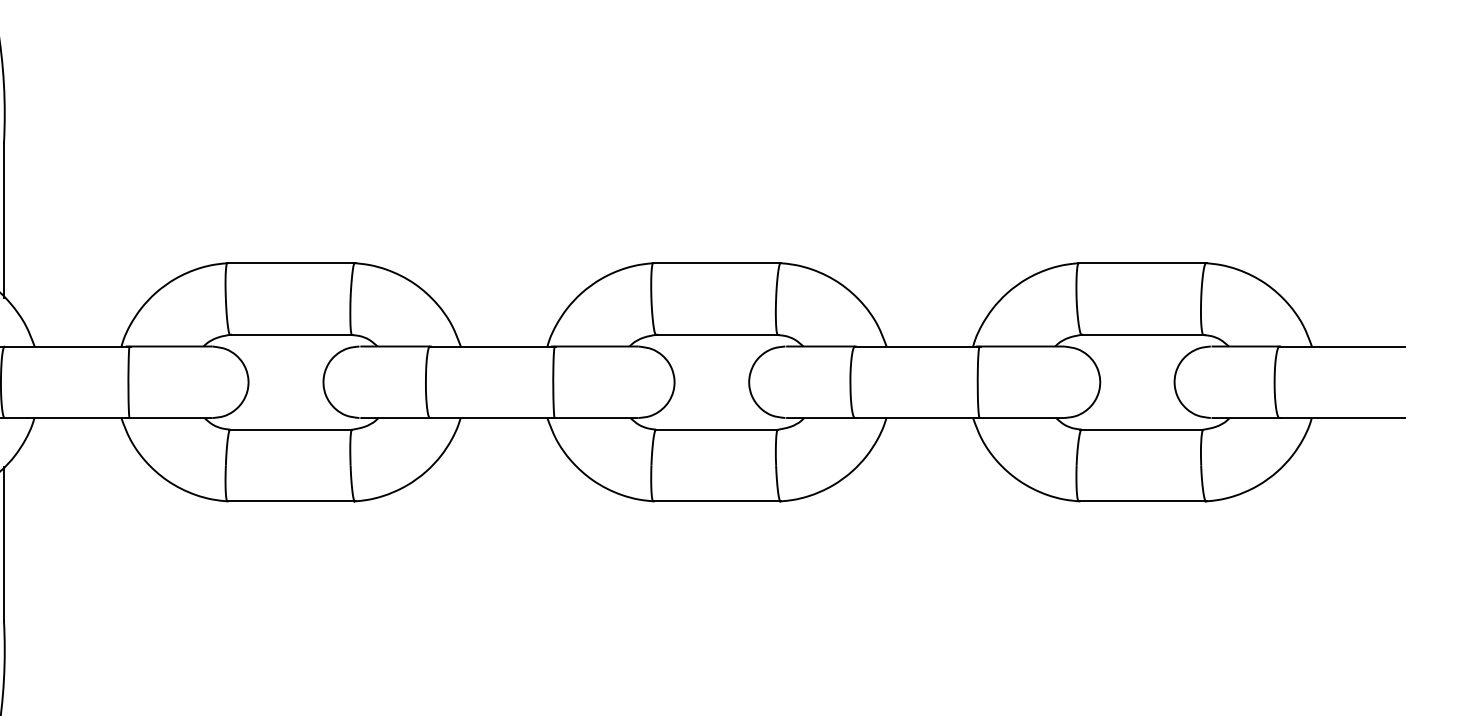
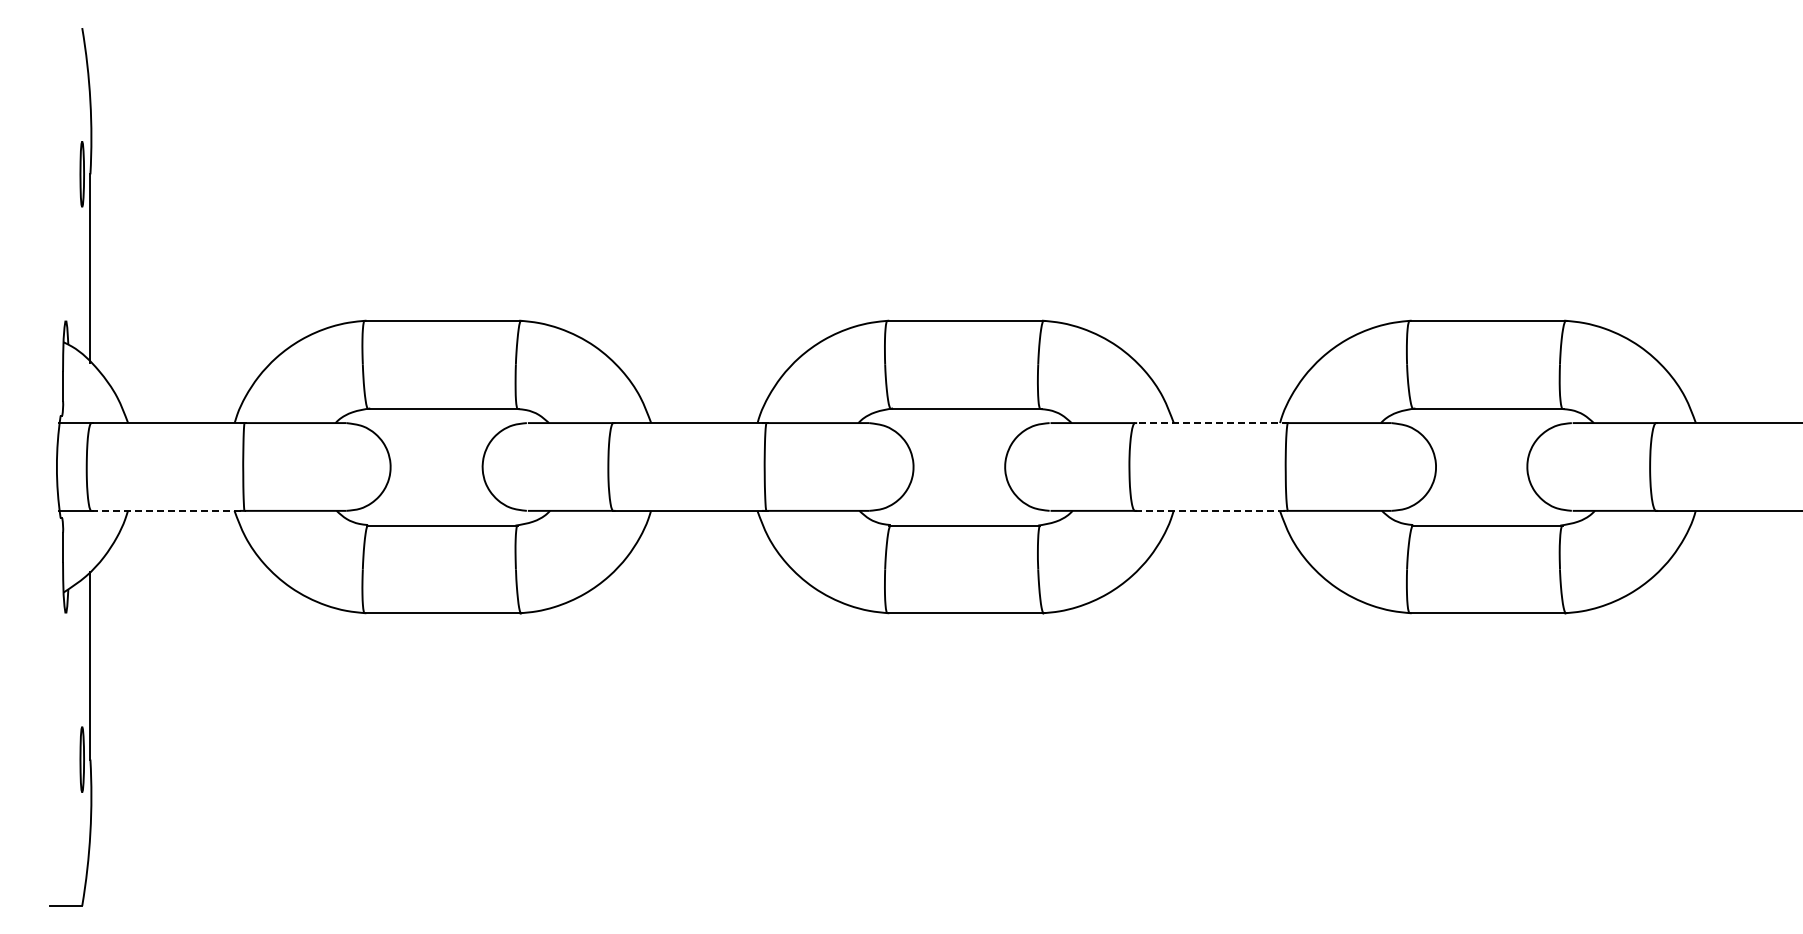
line: (917, 346) -> (1211, 423), solid -> dashed
line: (68, 417) -> (169, 510), solid -> dashed
line: (918, 417) -> (1212, 510), solid -> dashed

